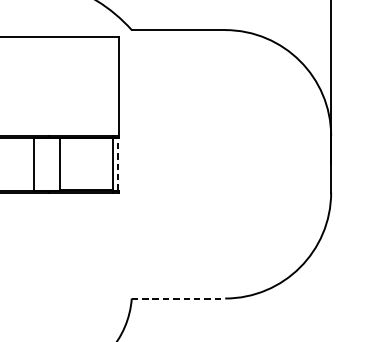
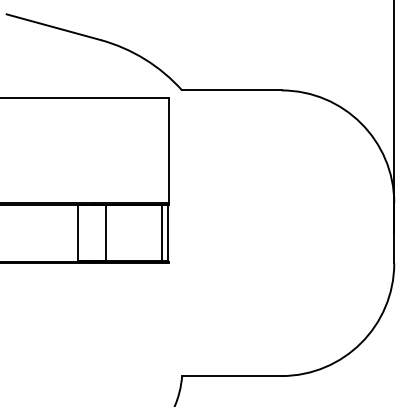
line: (118, 163) -> (167, 232), dashed -> solid
line: (178, 298) -> (231, 376), dashed -> solid

